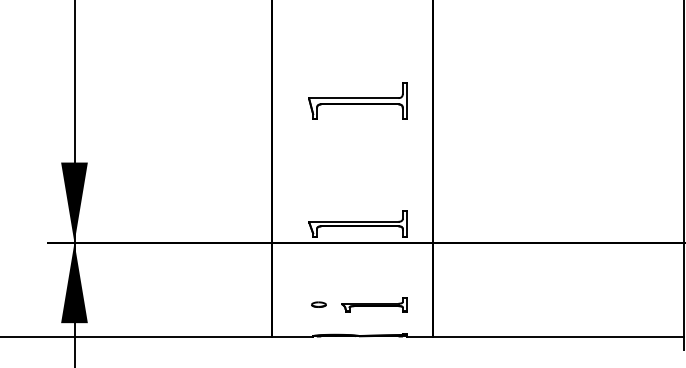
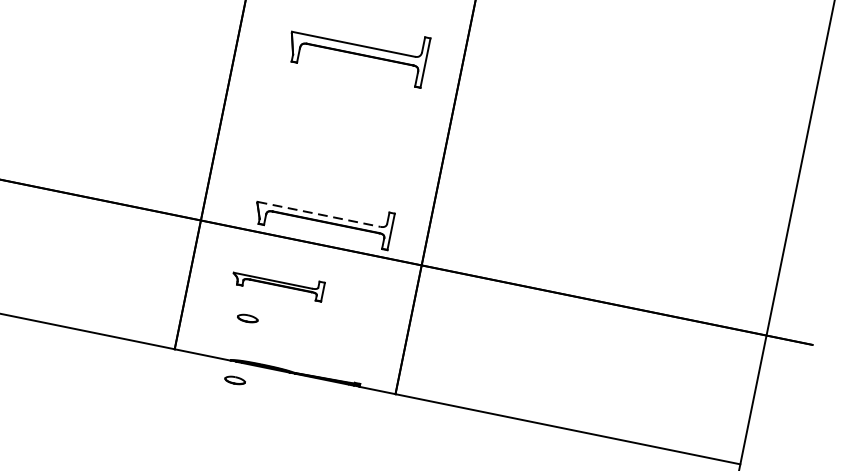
line: (353, 221) -> (318, 213), solid -> dashed
part: (374, 304) -> (278, 283), moved
part: (318, 349) -> (234, 380), added

